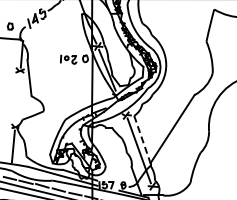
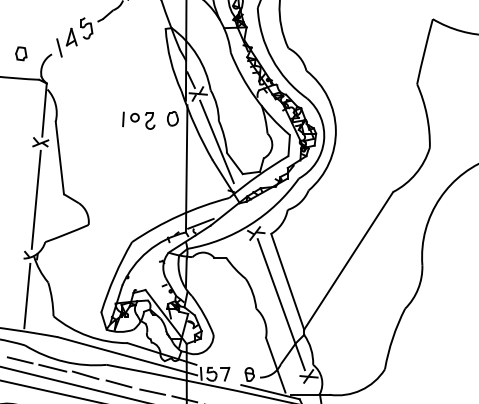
line: (17, 98) -> (35, 198), added
line: (142, 139) -> (287, 281), dashed -> solid

